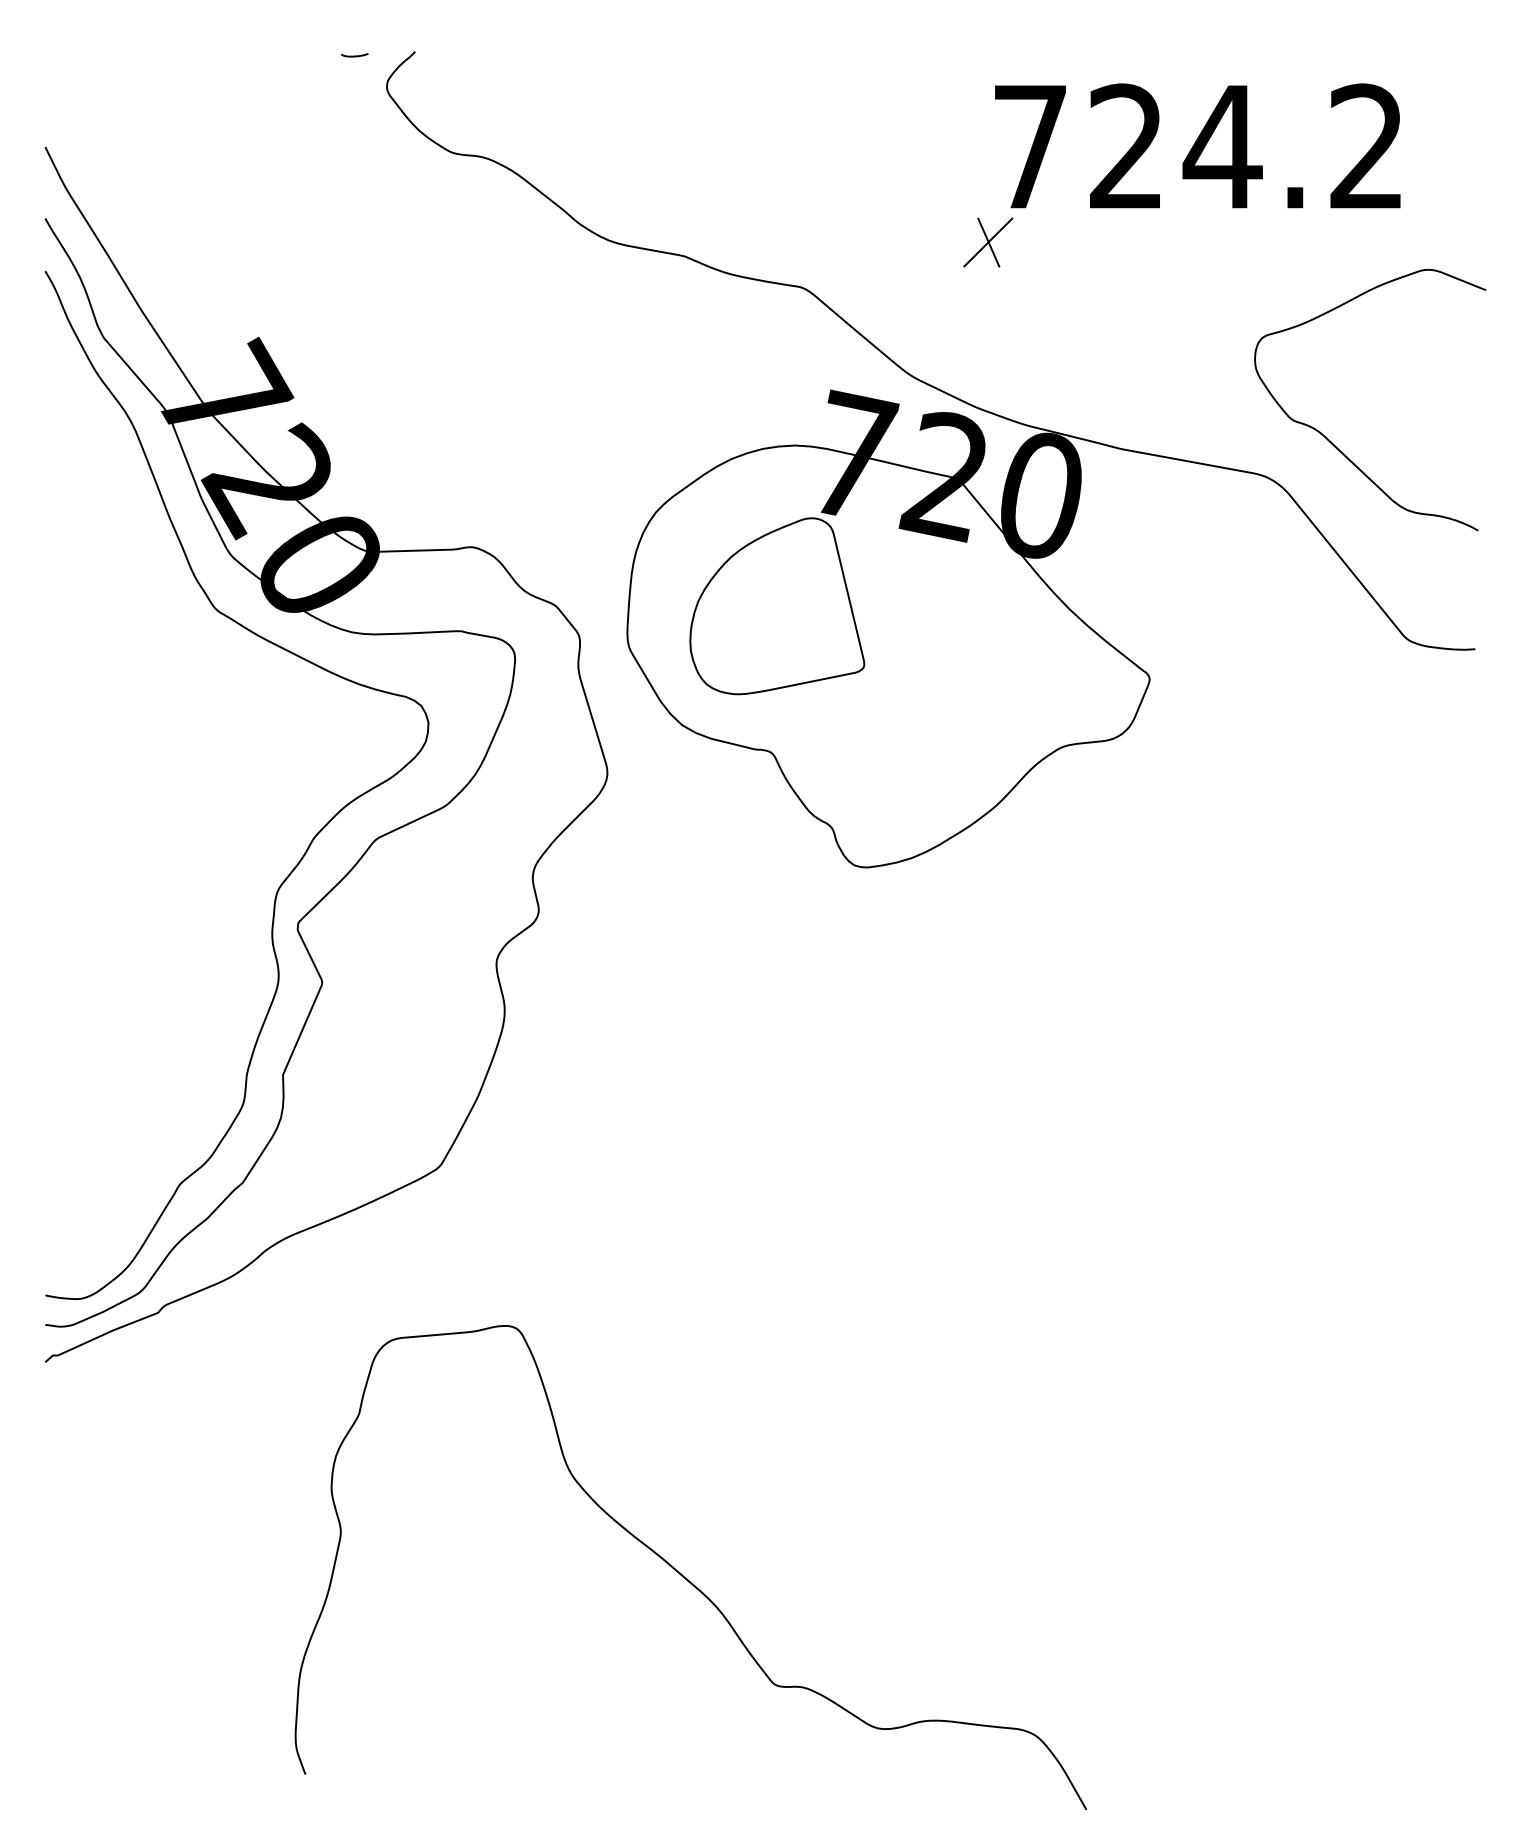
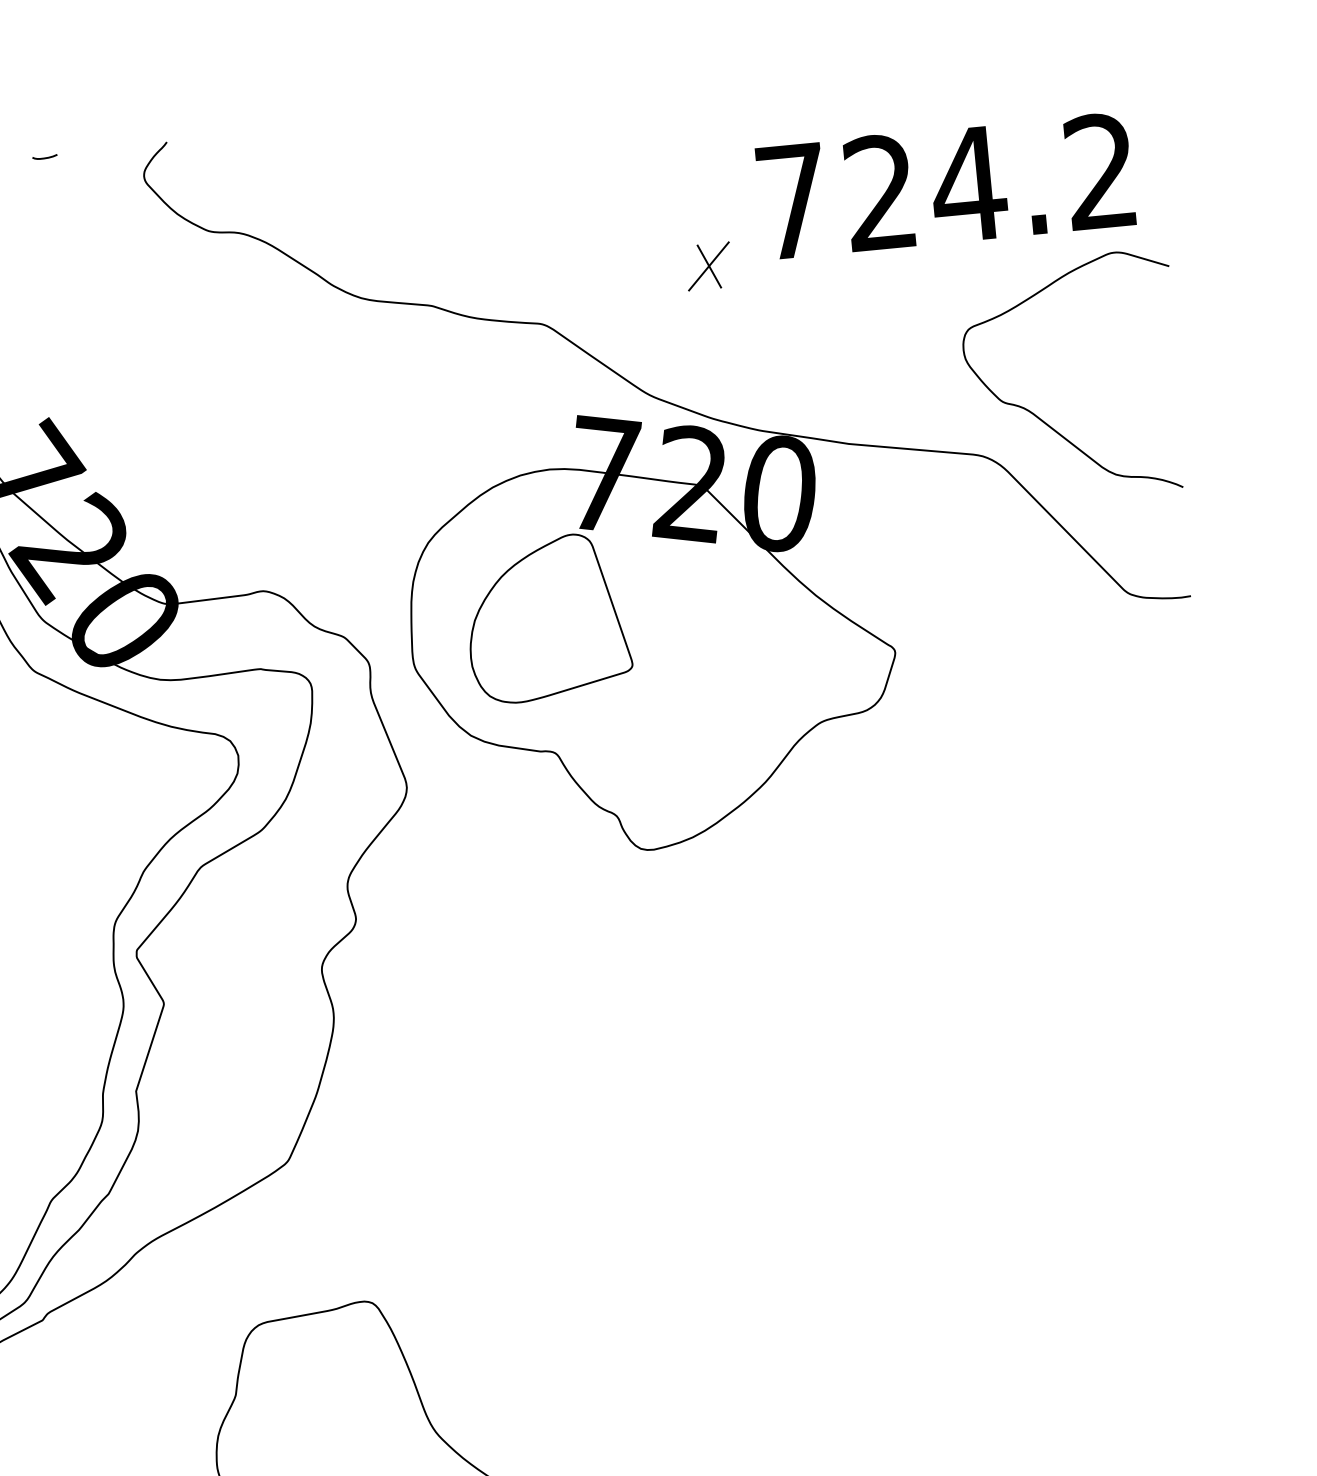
curve: (354, 55) -> (44, 157), moved
text: (1197, 145) -> (945, 185), moved

